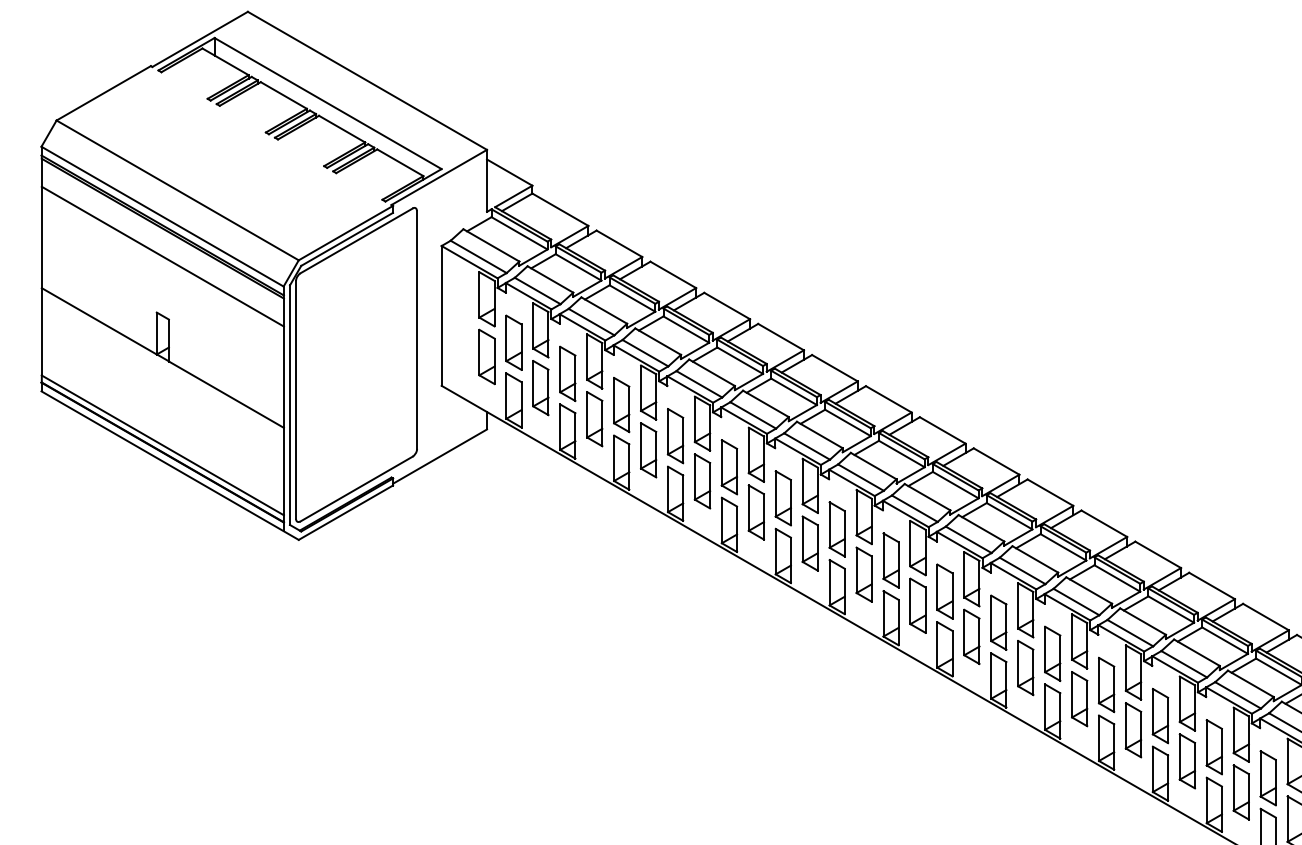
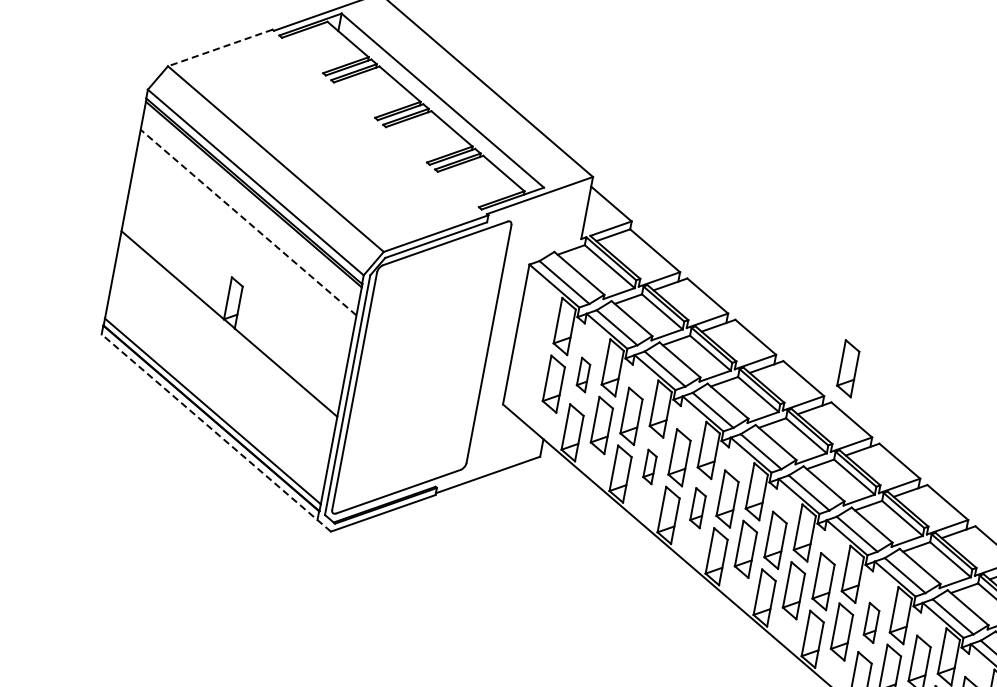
line: (103, 93) -> (220, 48), solid -> dashed
line: (162, 256) -> (248, 222), solid -> dashed
part: (767, 288) -> (847, 368), added
part: (513, 342) -> (583, 374), size x0.6
part: (594, 419) -> (649, 467), size x0.6
part: (648, 450) -> (697, 508), size x0.7
line: (170, 465) -> (216, 432), solid -> dashed
part: (836, 529) -> (870, 622), size x0.7

